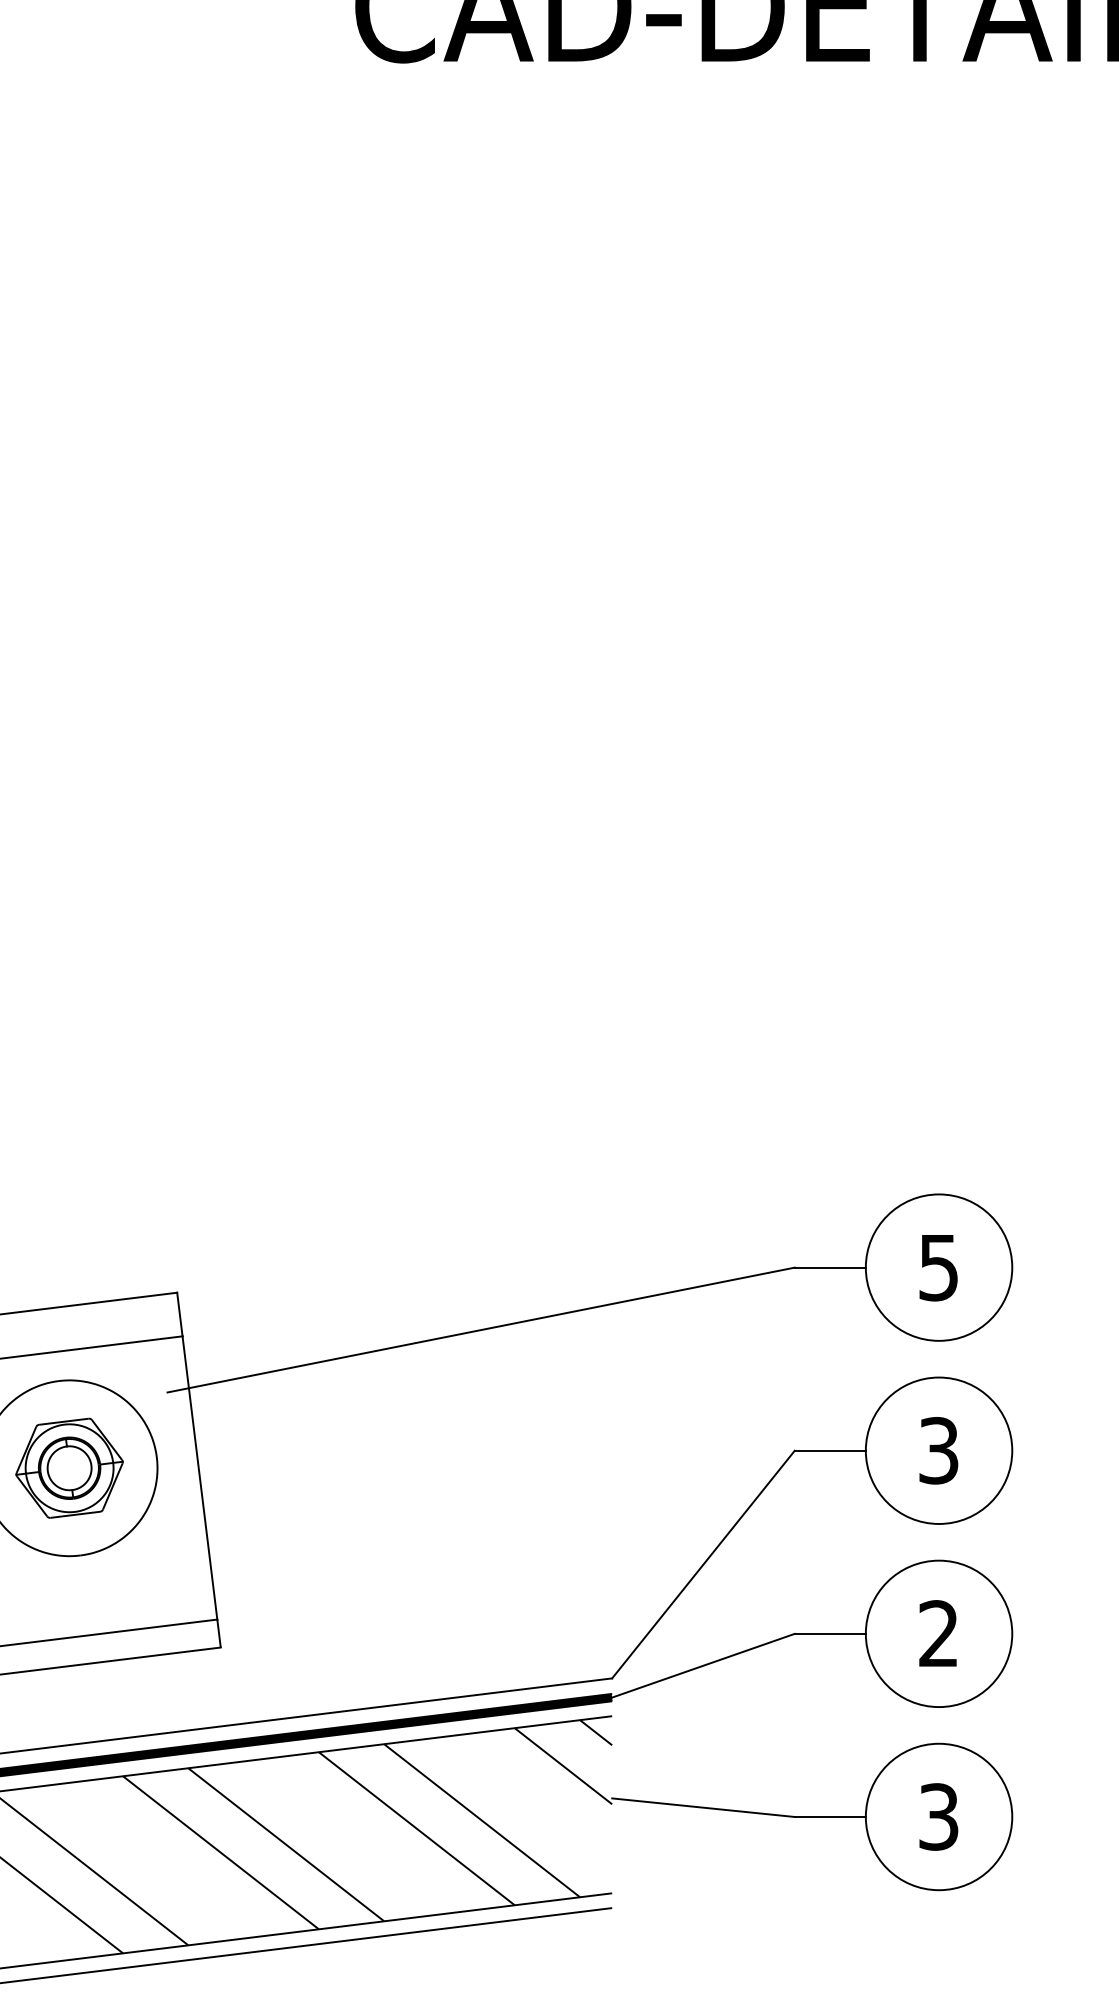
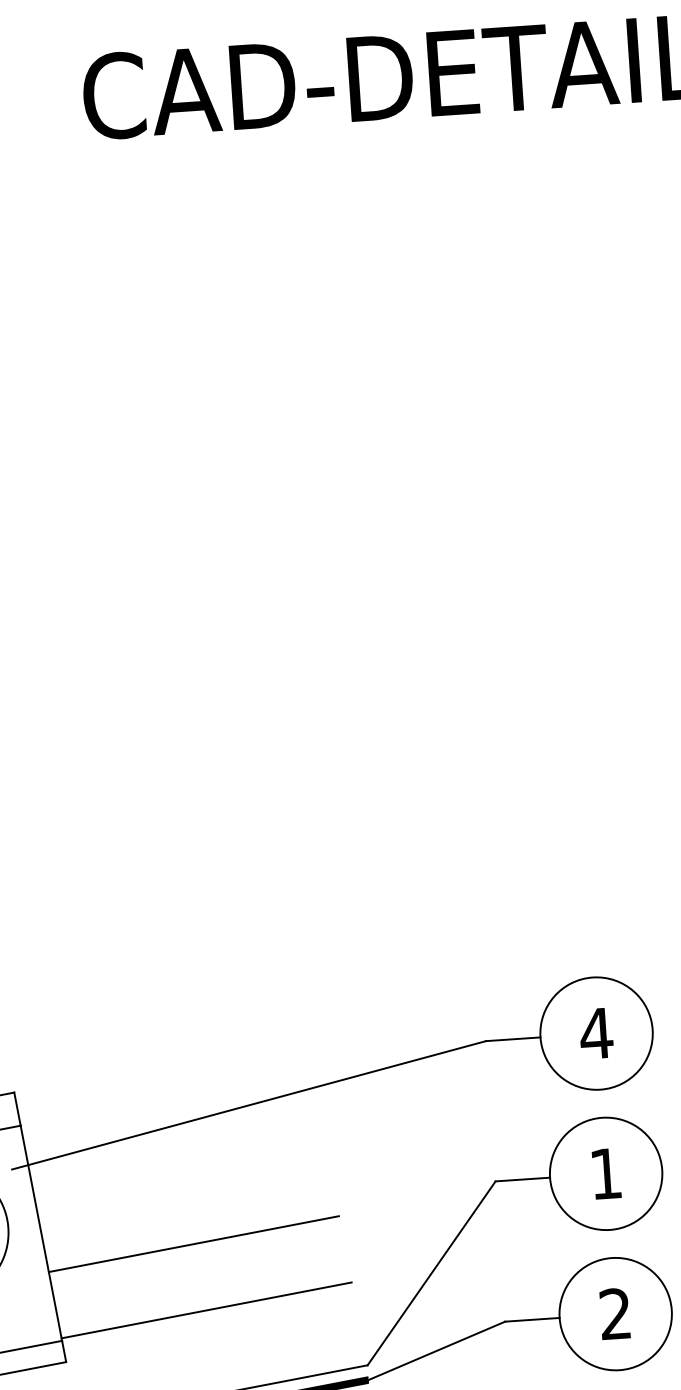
text: (938, 1268) -> (596, 1034), 5 -> 4
text: (938, 1450) -> (605, 1173), 3 -> 1
line: (397, 1505) -> (194, 1244), added
line: (407, 1592) -> (206, 1310), added

